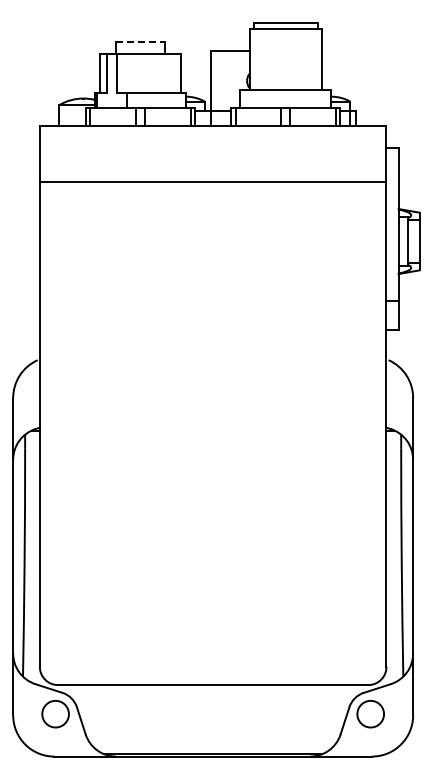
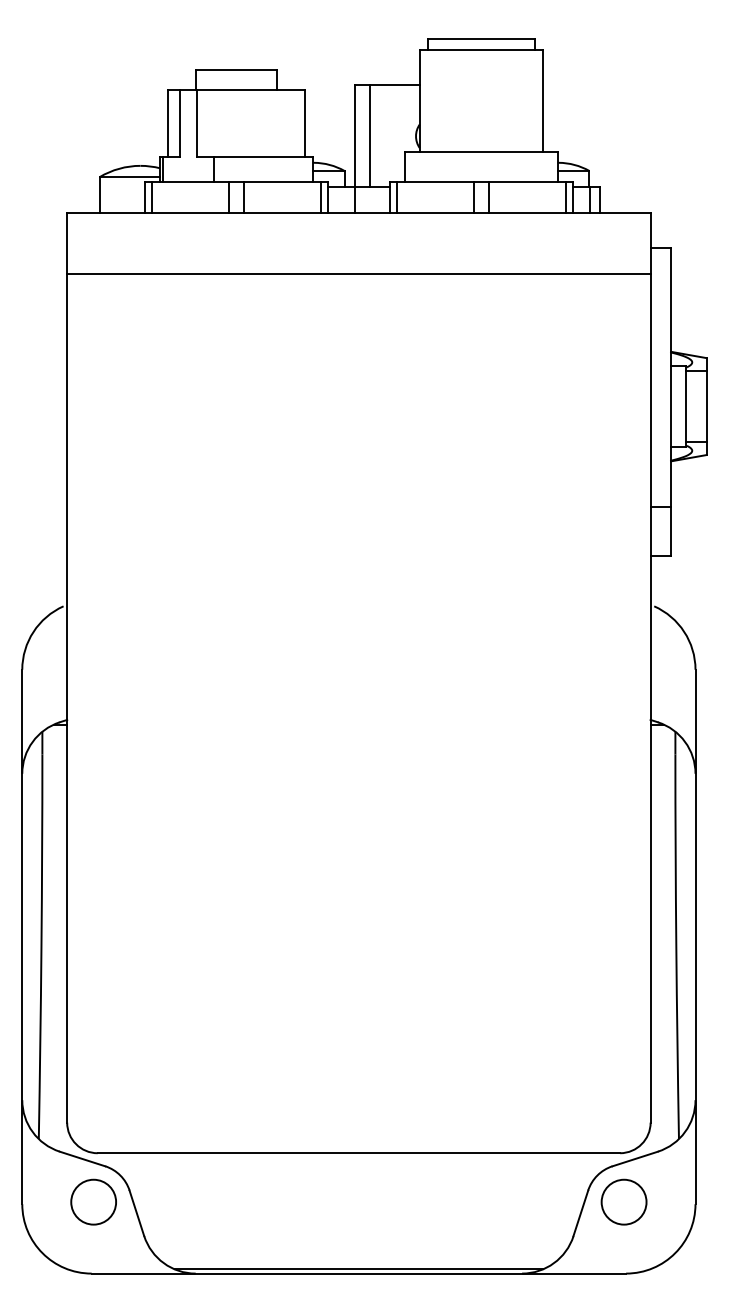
line: (140, 41) -> (236, 69), dashed -> solid
line: (219, 80) -> (369, 135), added
line: (212, 181) -> (357, 273), moved

